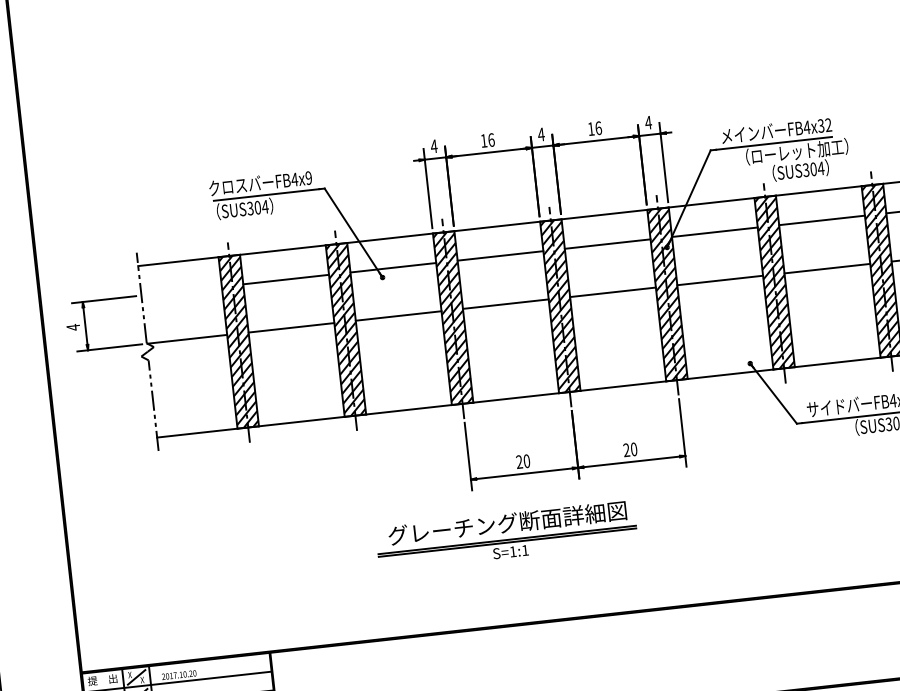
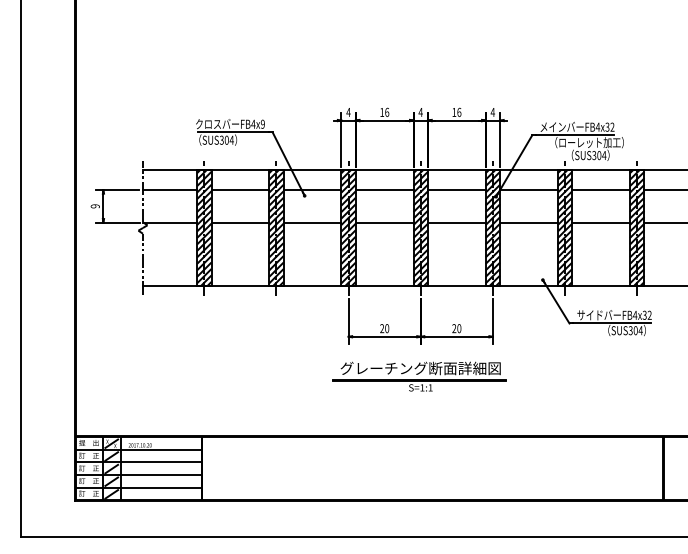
line: (180, 291) -> (169, 190), added
text: (72, 327) -> (94, 206), 4 -> 9
part: (507, 535) -> (419, 376), moved

